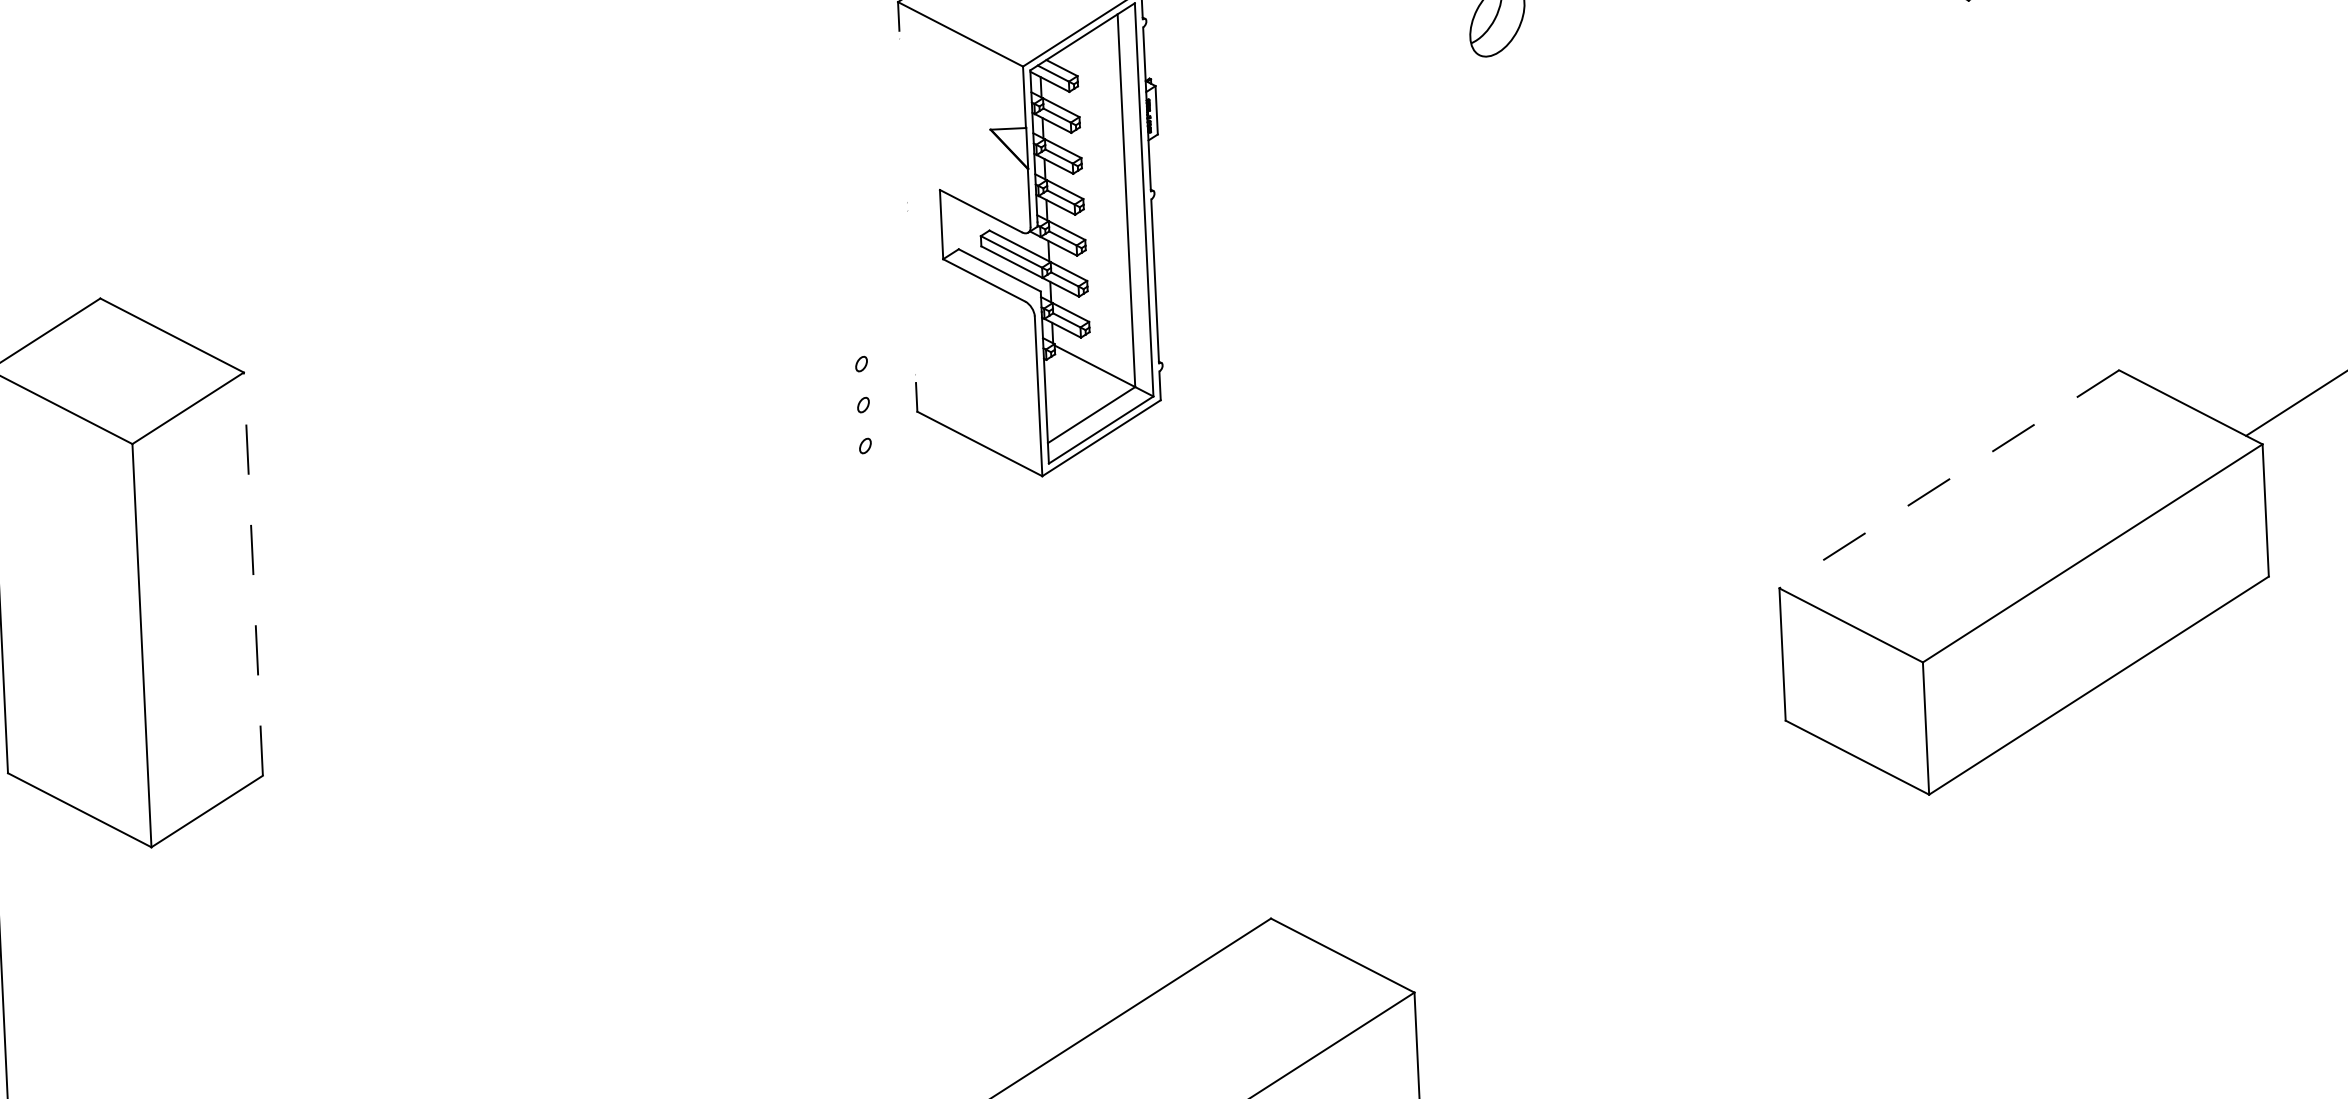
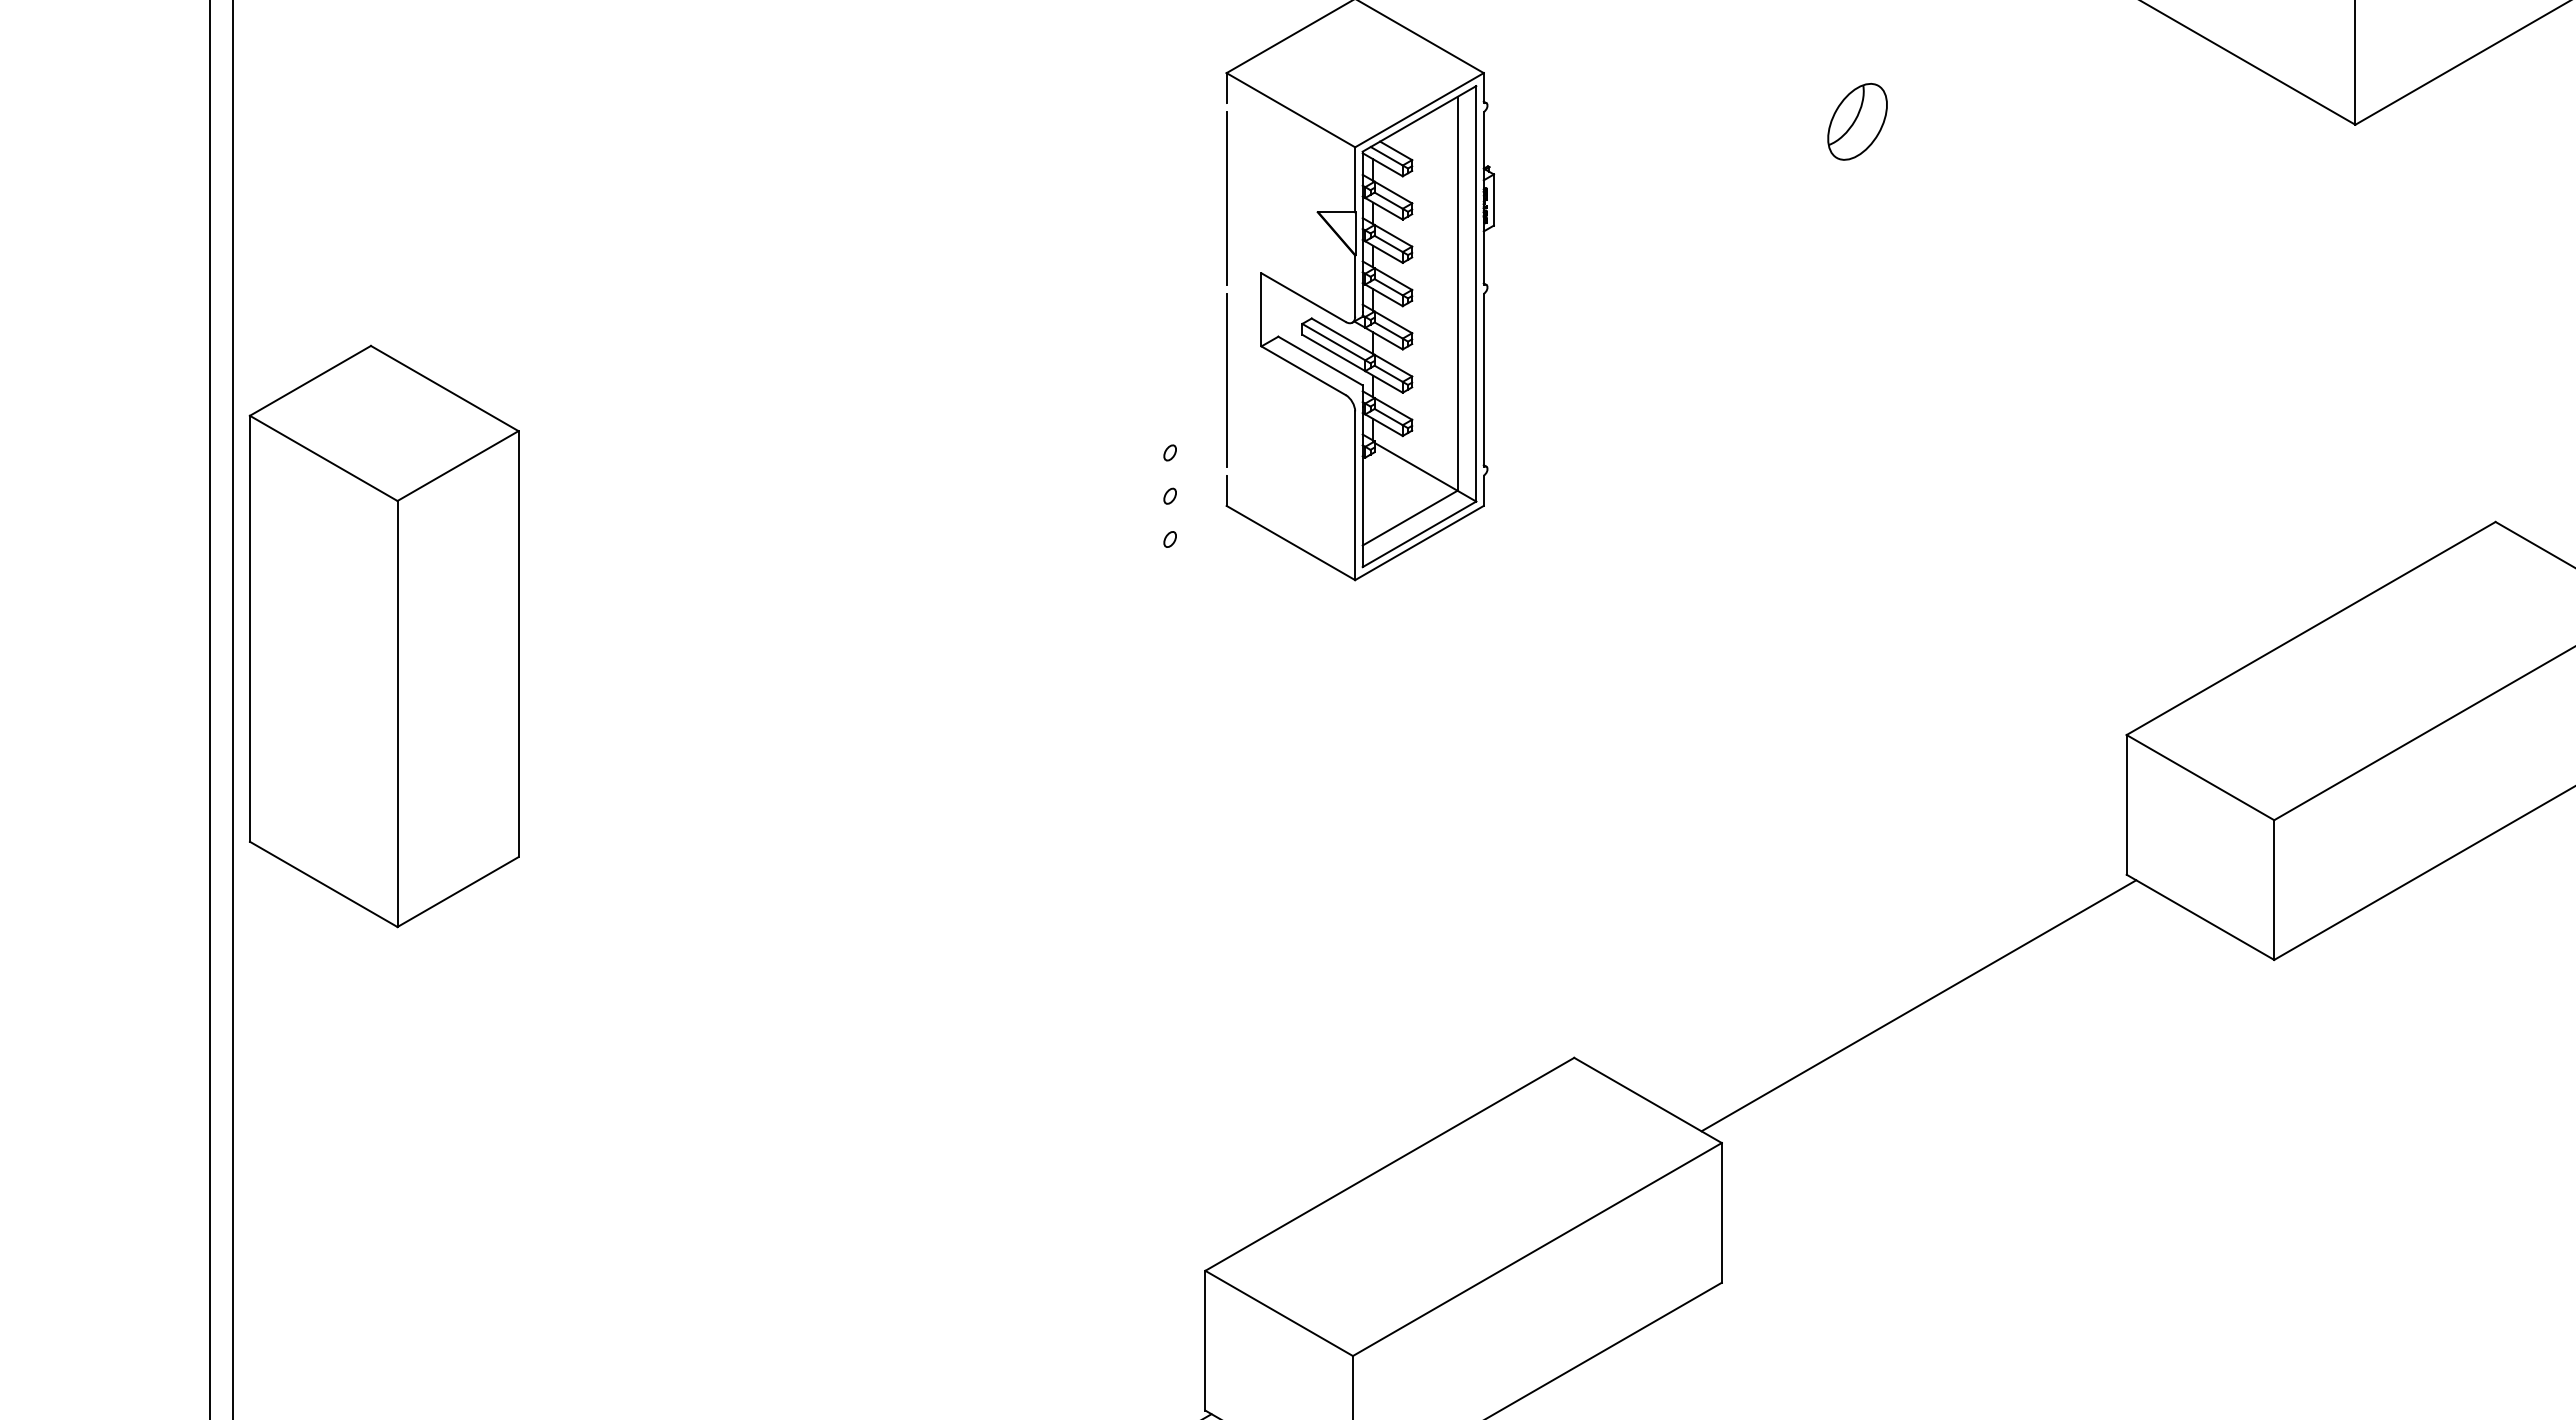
line: (903, 120) -> (1226, 198), added
line: (911, 292) -> (1226, 379), added
line: (1948, 479) -> (2310, 628), dashed -> solid
line: (253, 573) -> (518, 643), dashed -> solid
line: (1594, 853) -> (1918, 1005), added

